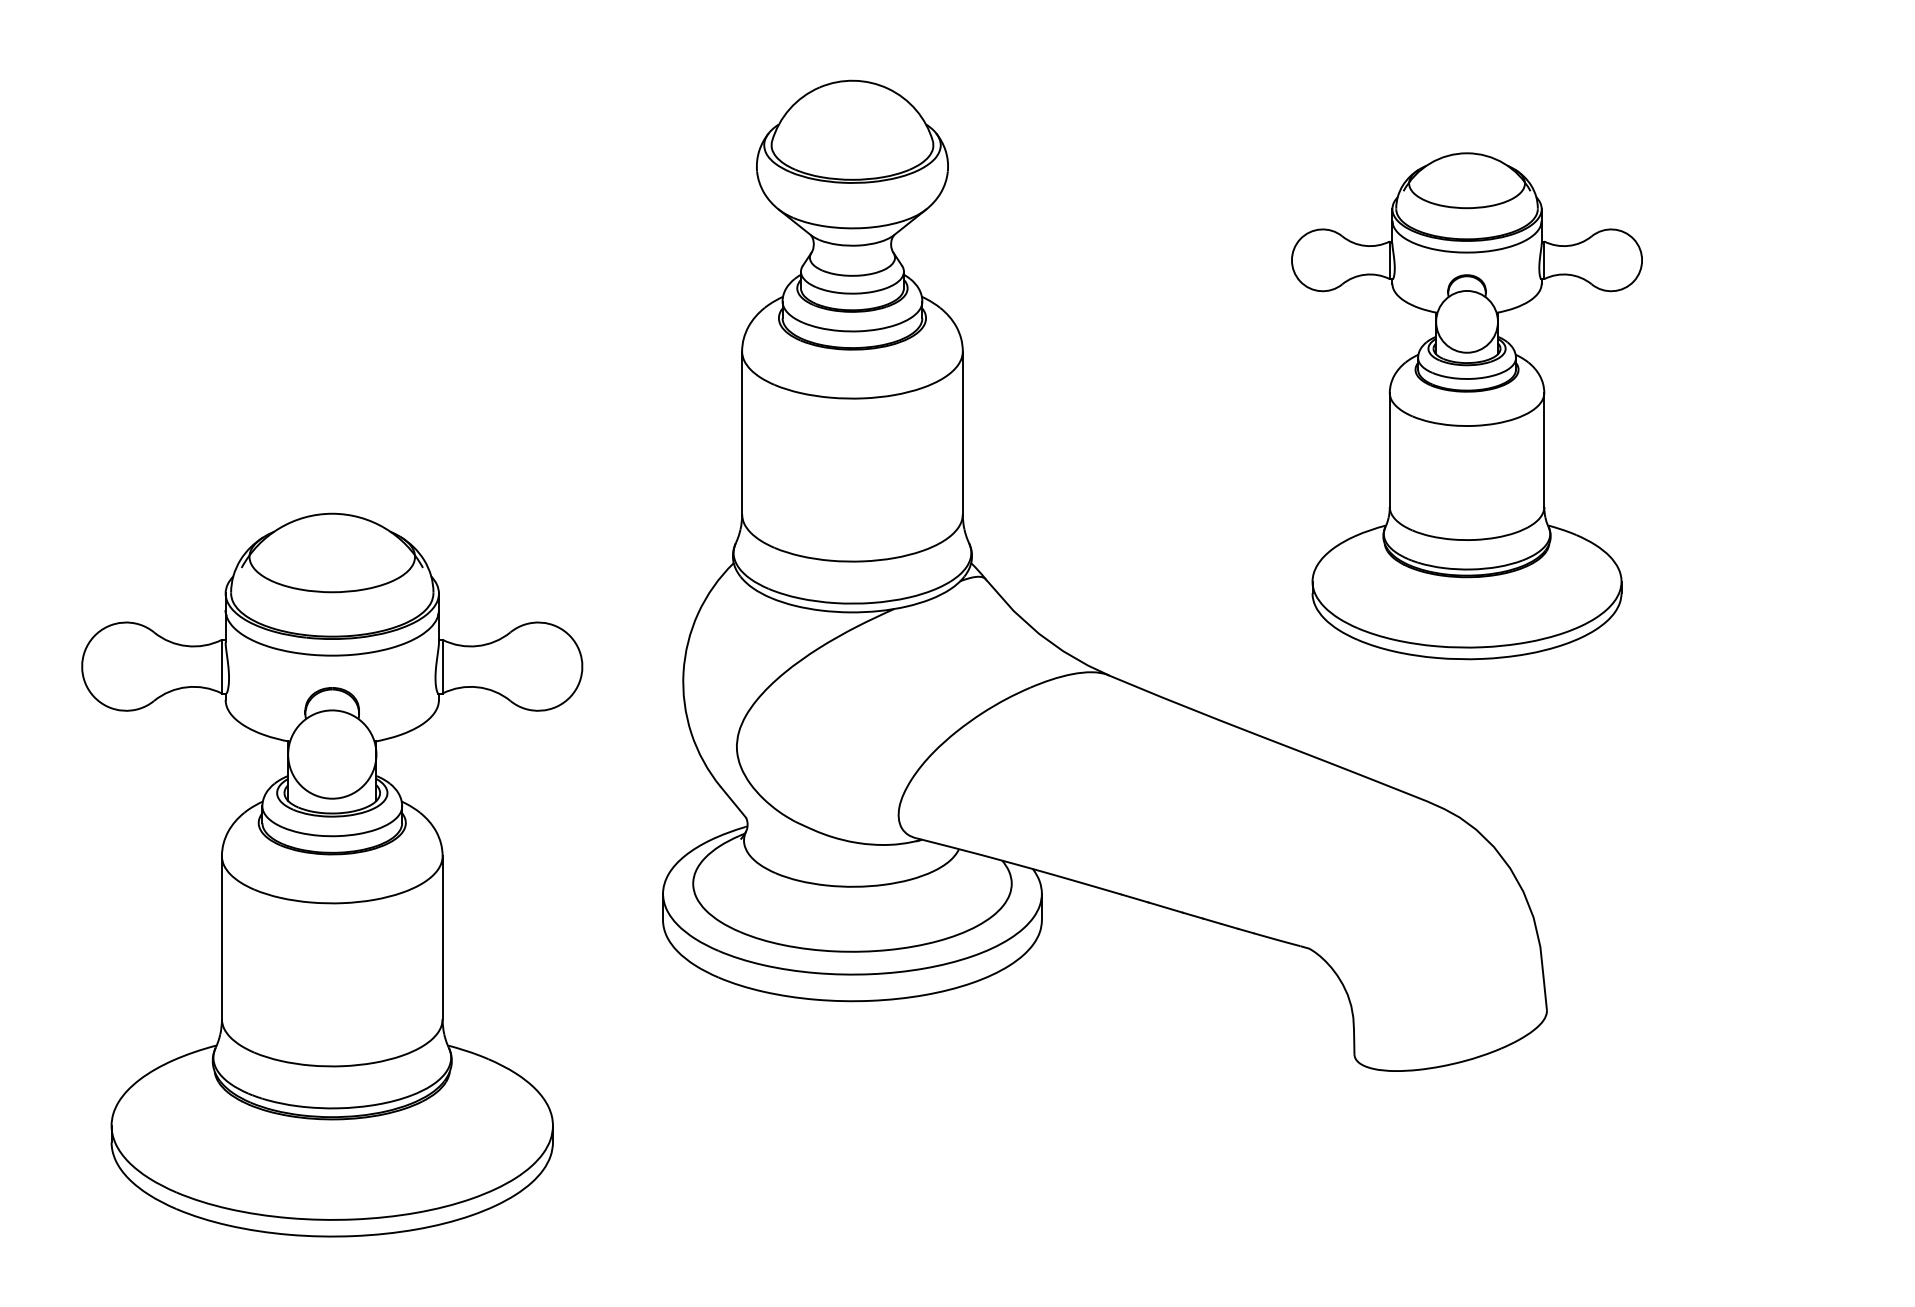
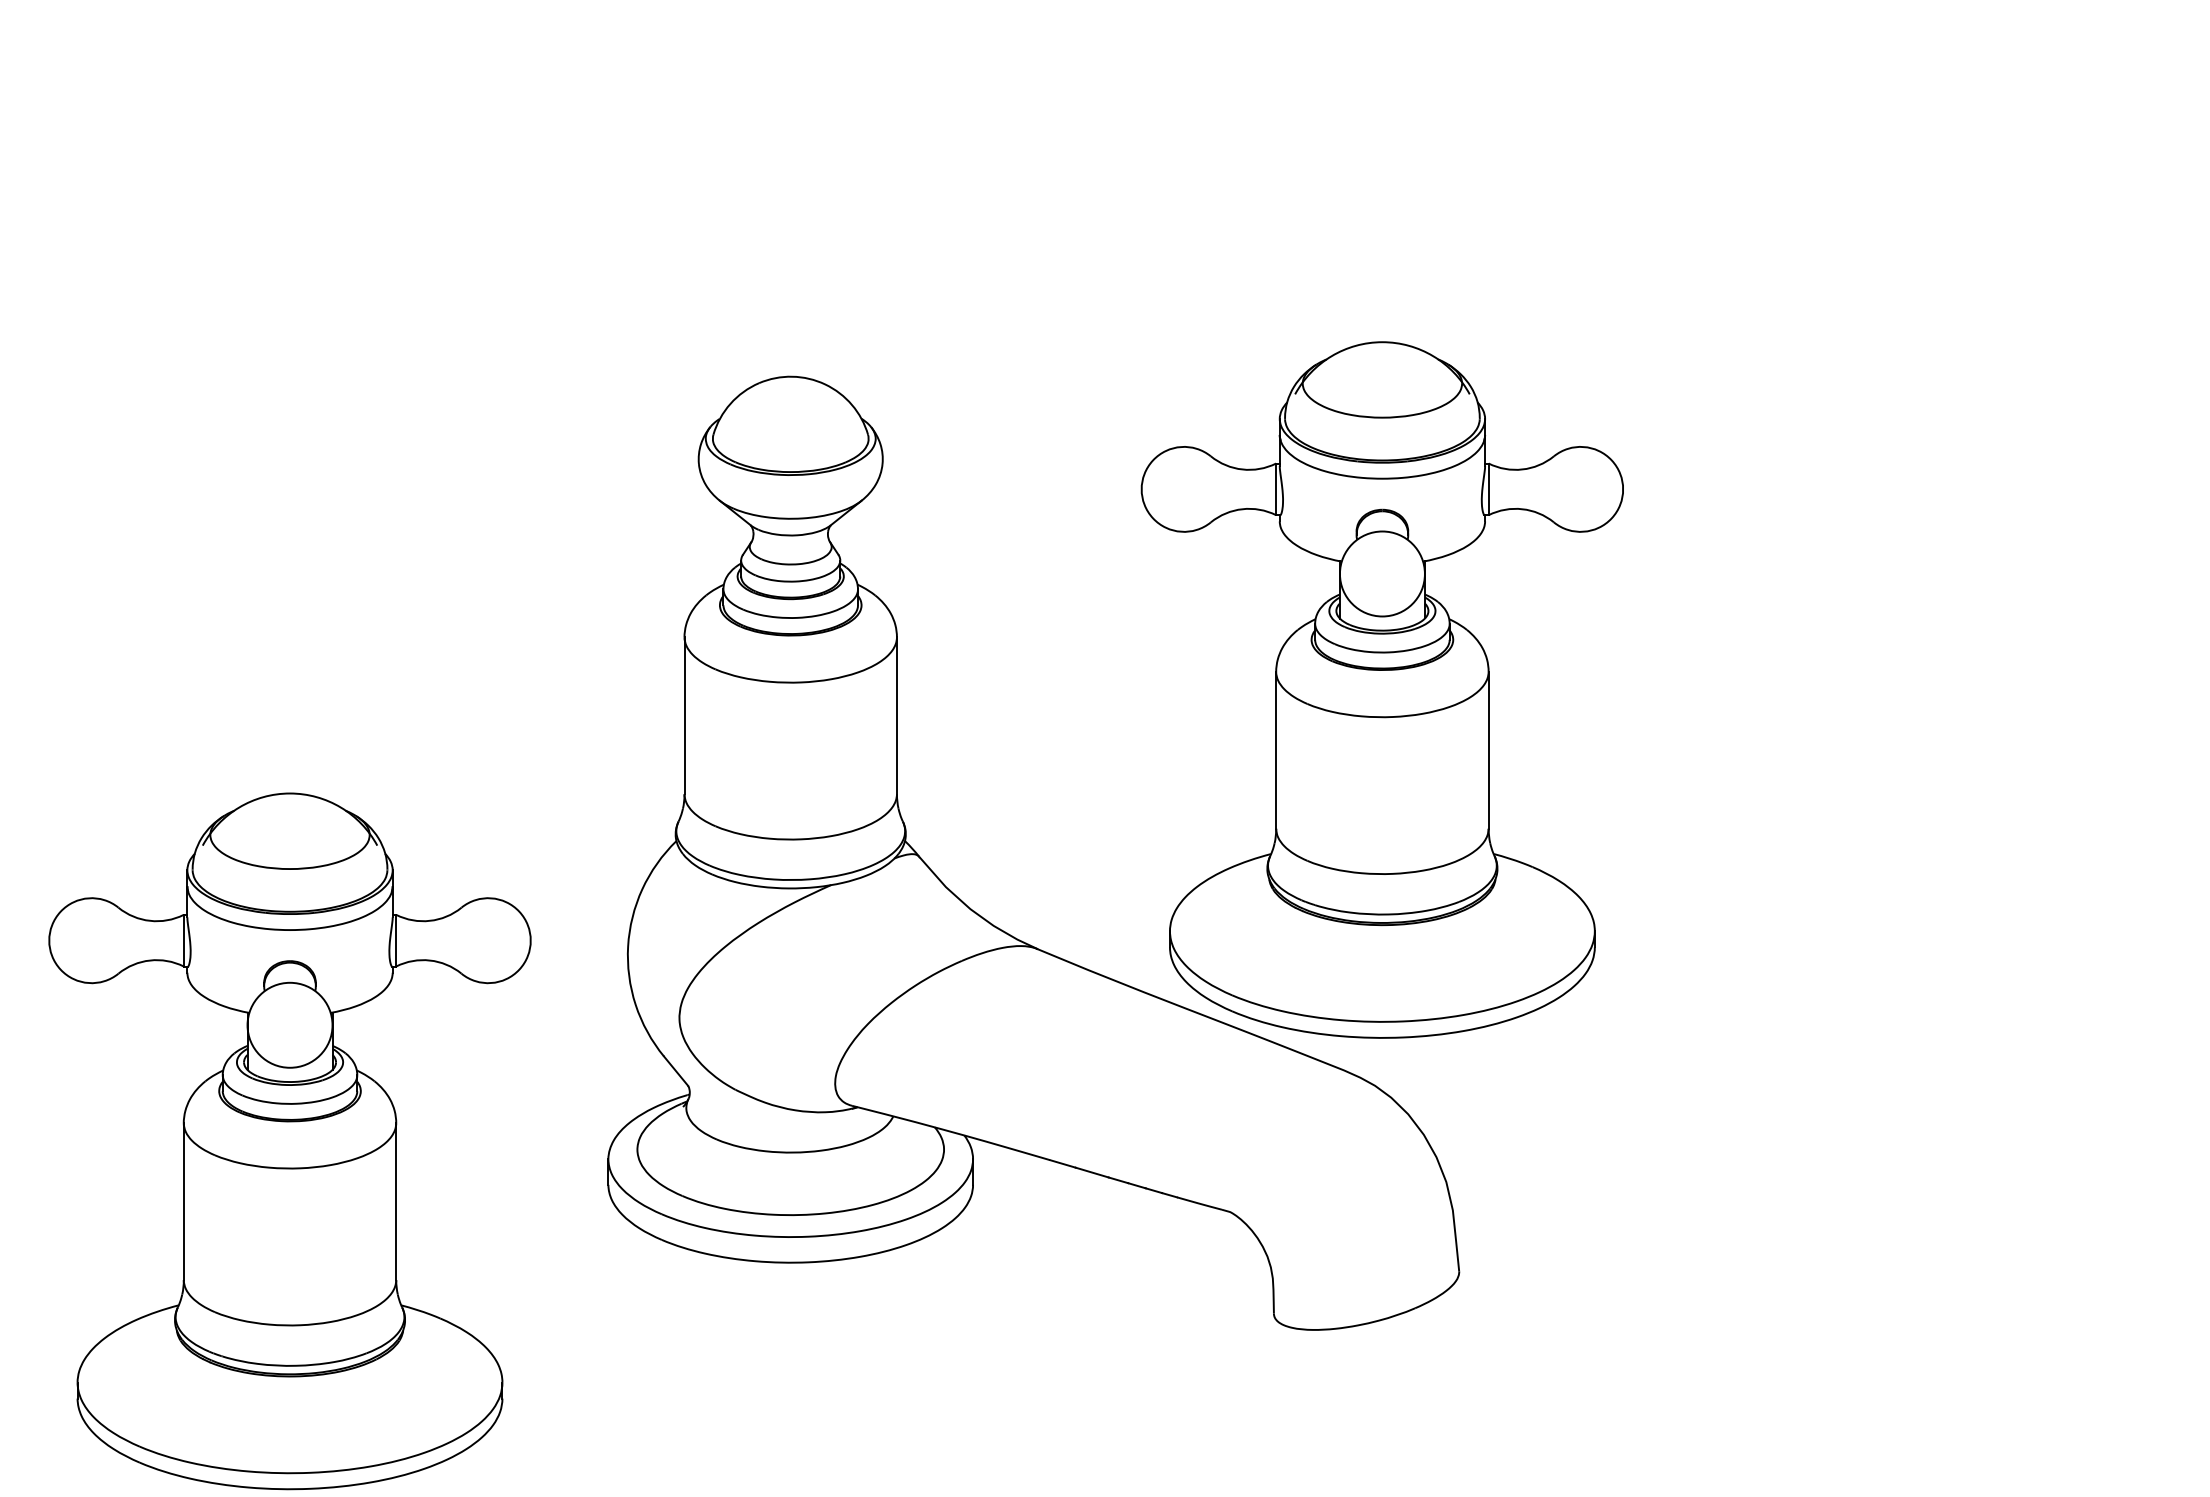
part: (1466, 405) -> (1381, 689), size x1.43

